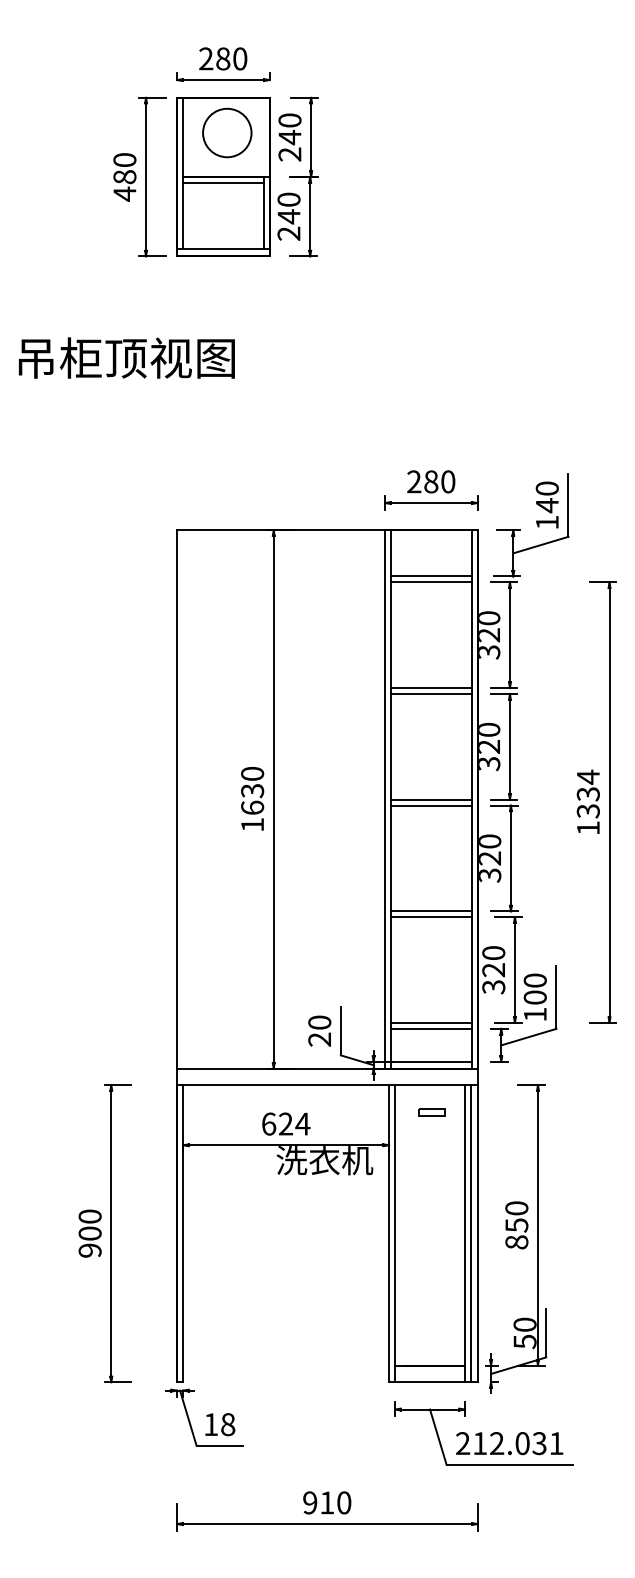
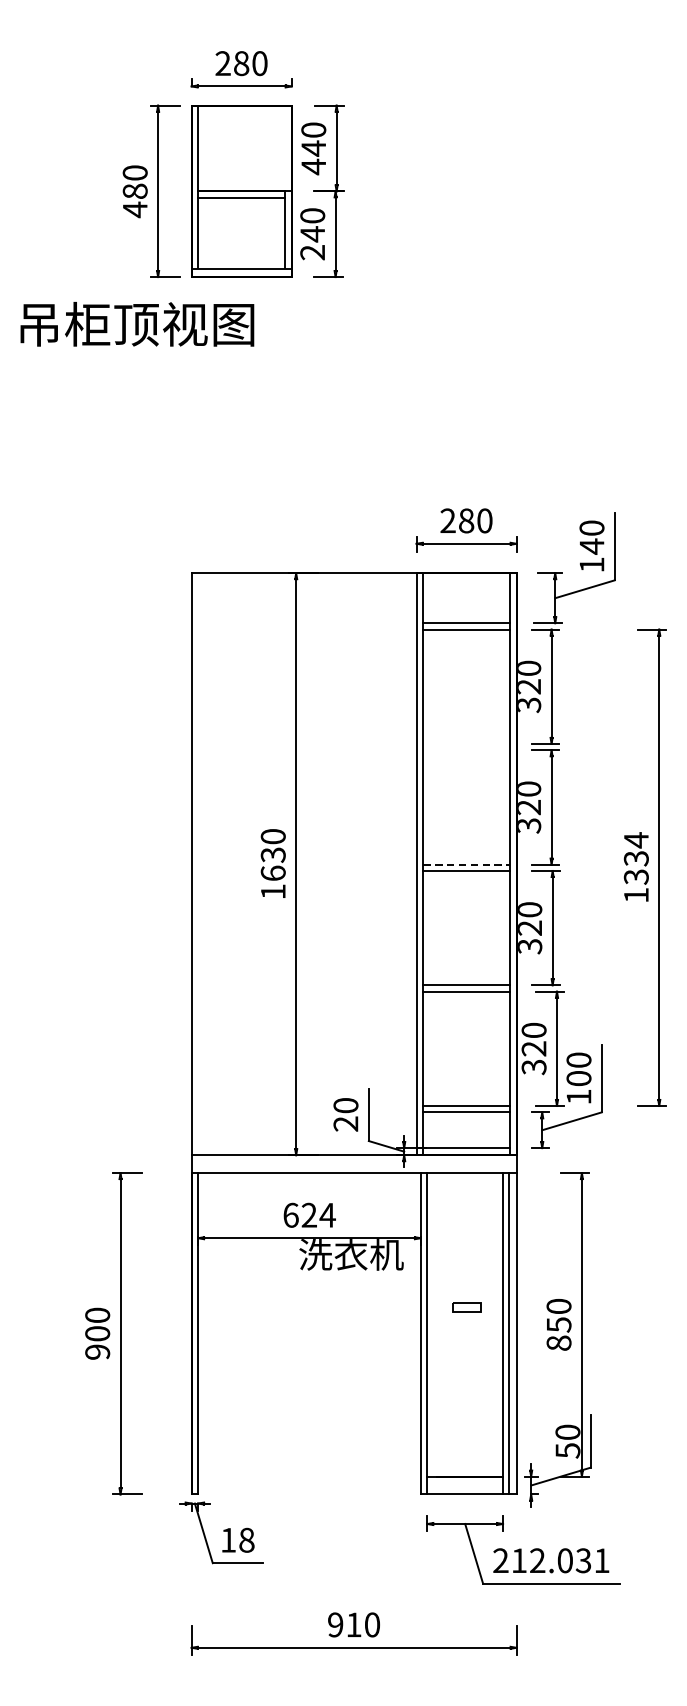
circle: (227, 132) -> (246, 143), removed
text: (289, 154) -> (313, 166), 240 -> 440
text: (126, 357) -> (136, 323), moved
line: (431, 688) -> (466, 744), removed
line: (431, 694) -> (466, 750), removed
line: (431, 799) -> (466, 864), solid -> dashed
part: (431, 1112) -> (466, 1307), moved

